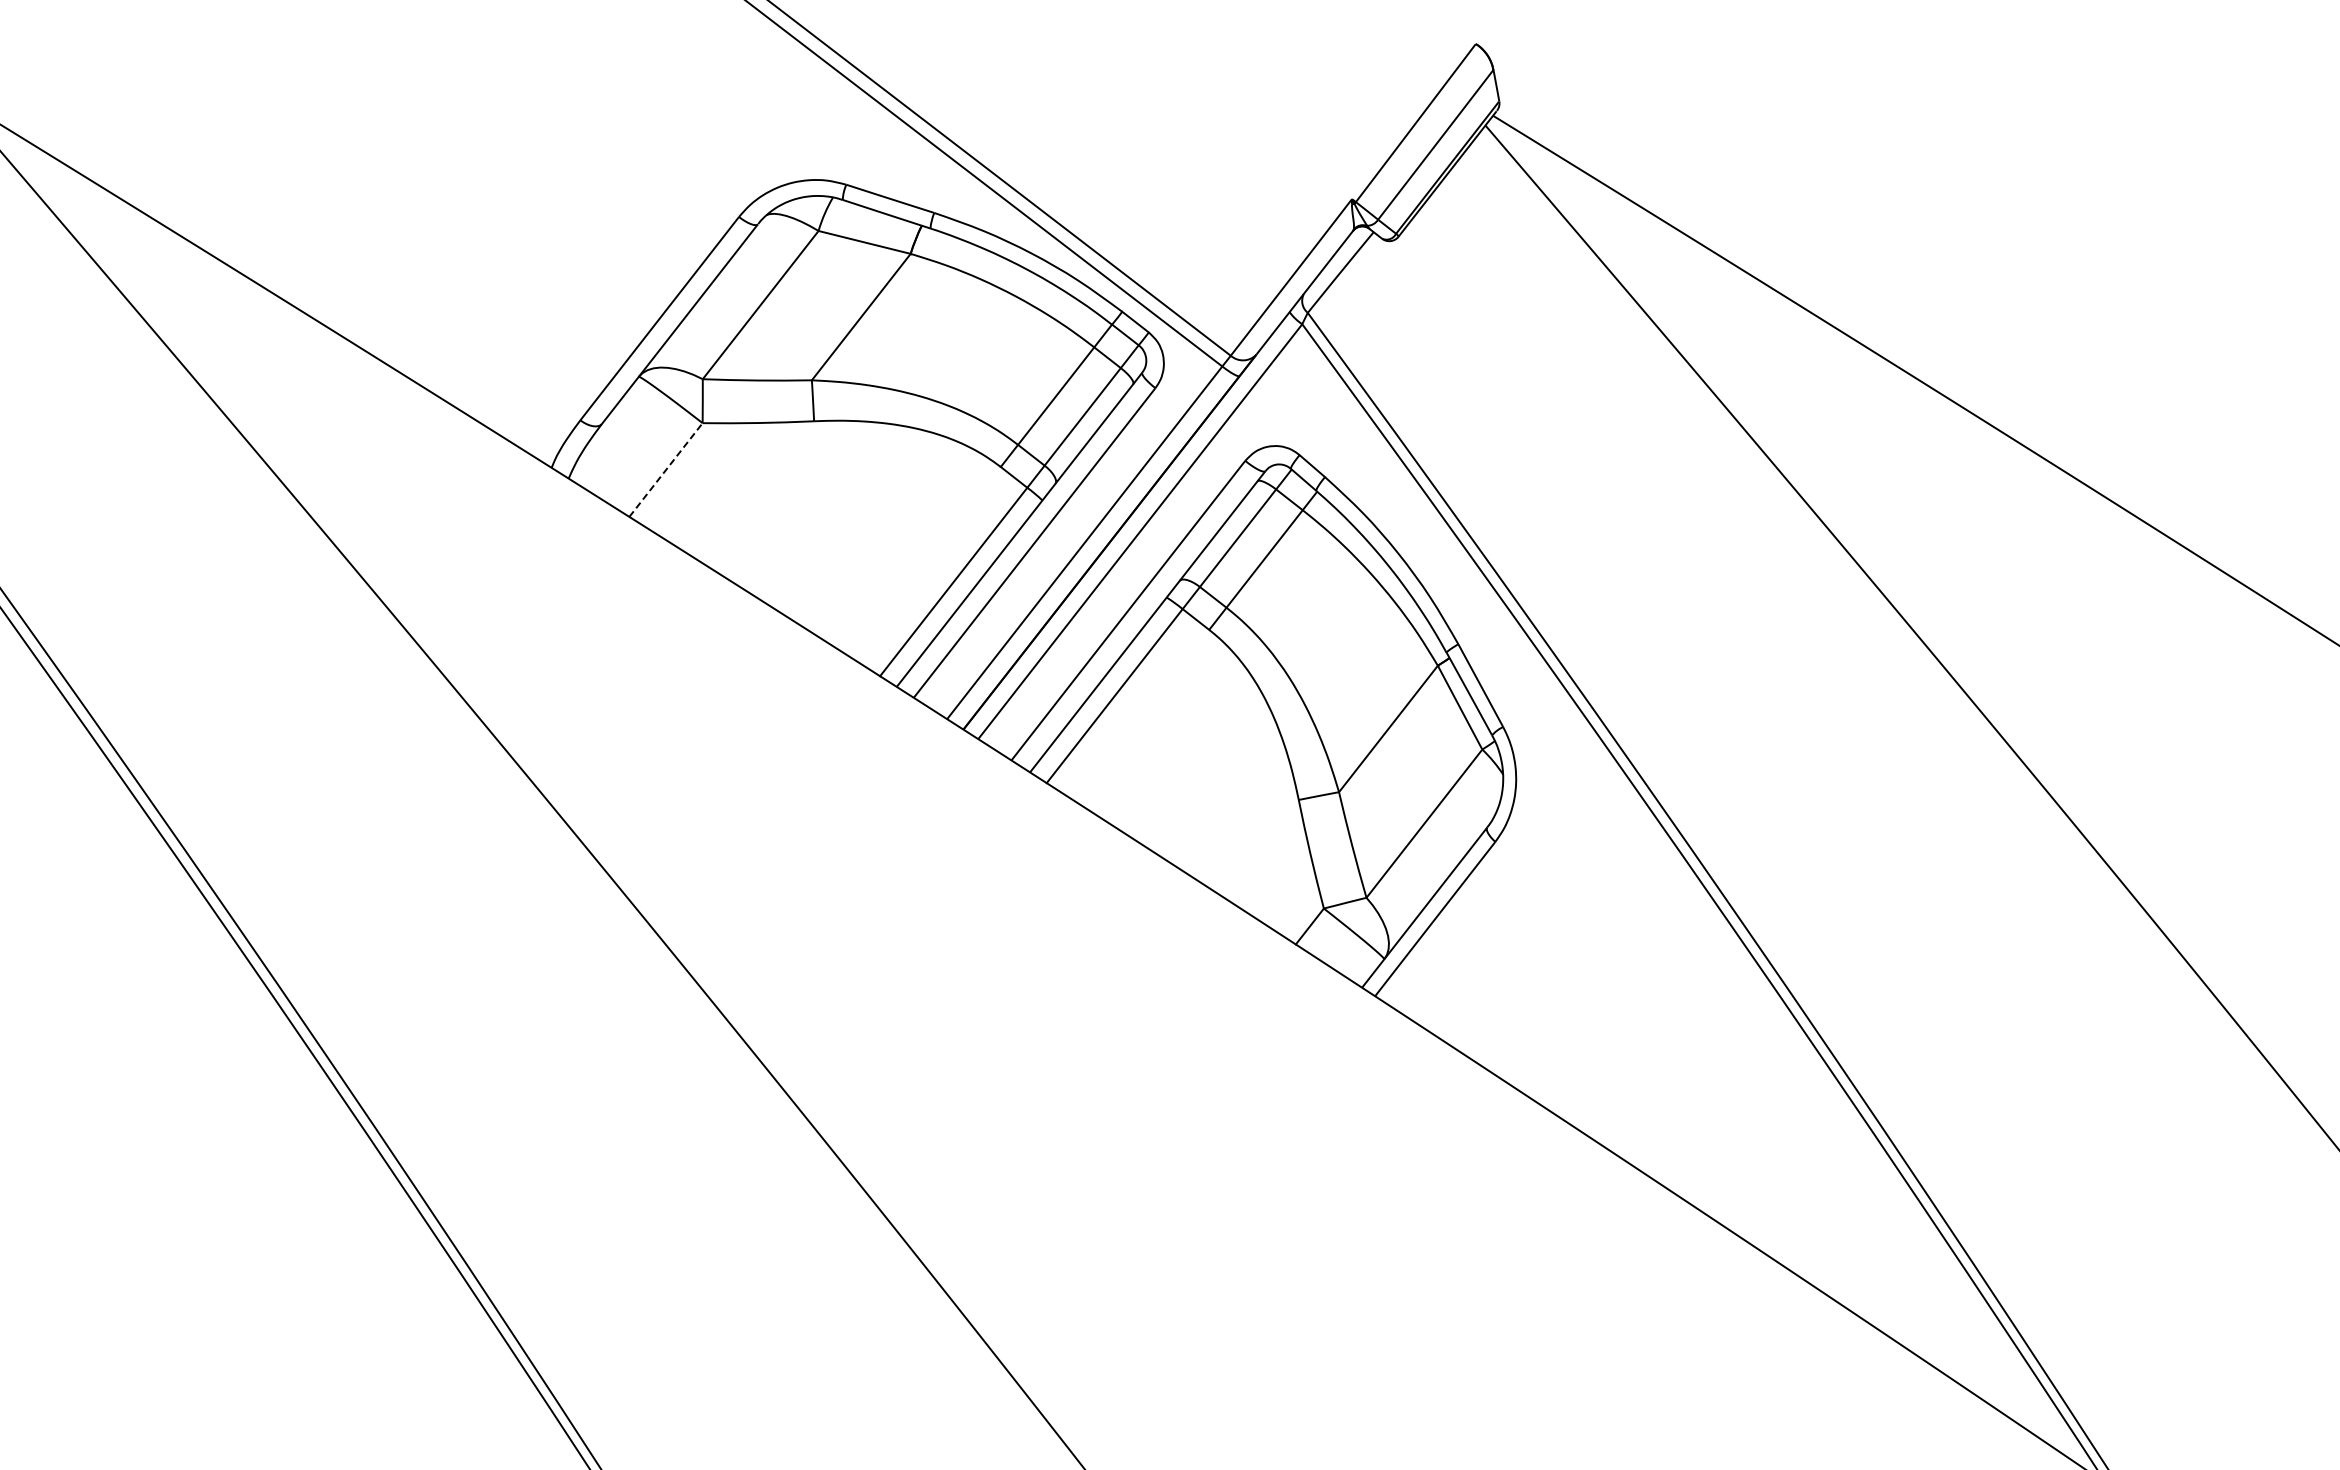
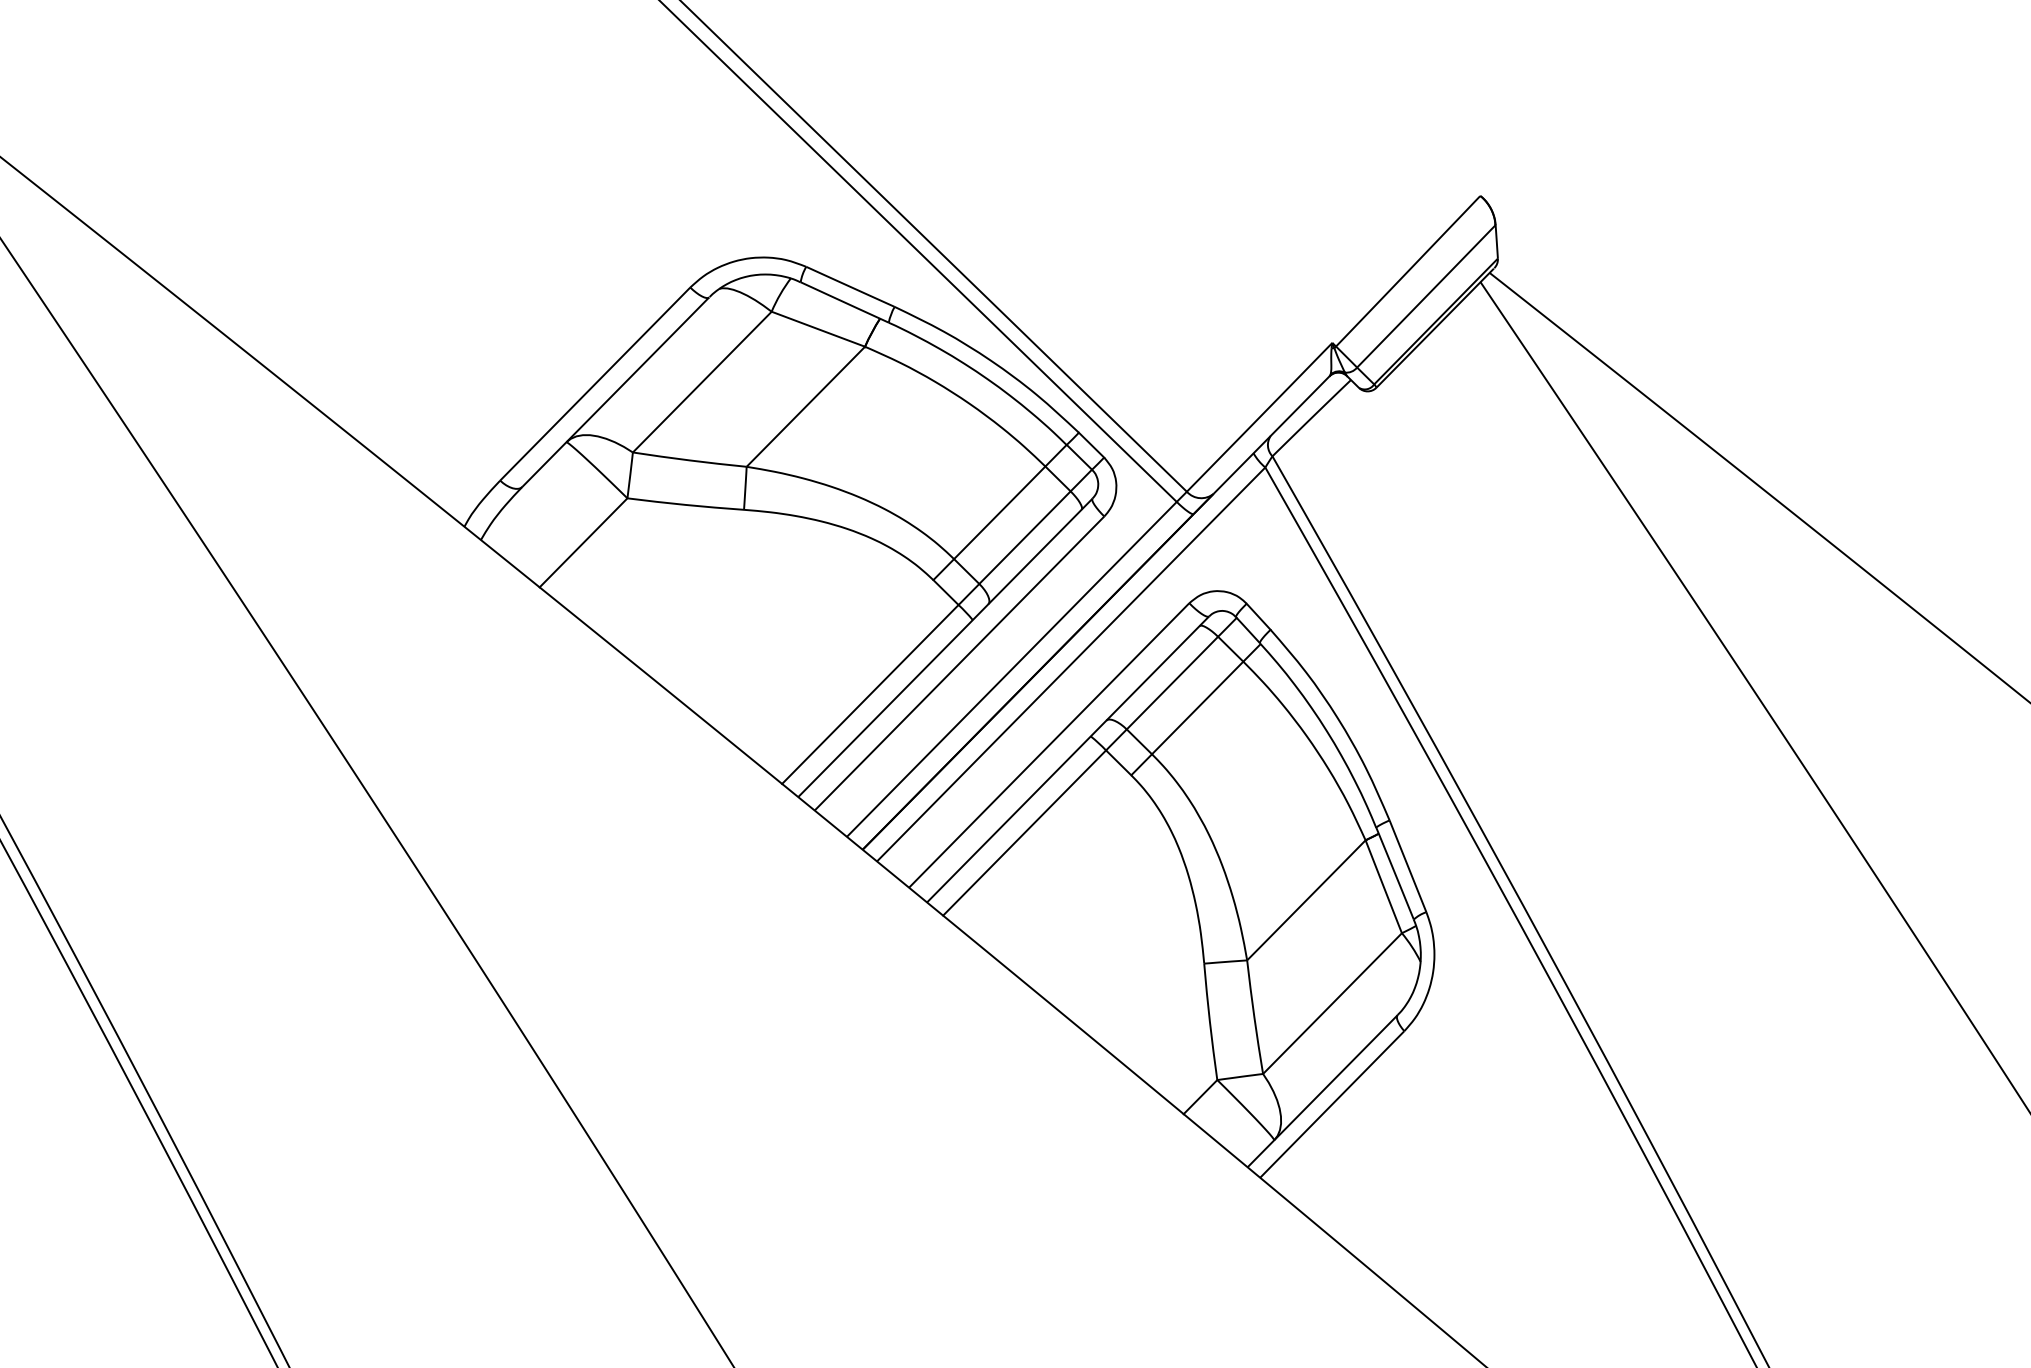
line: (666, 469) -> (584, 542), dashed -> solid

